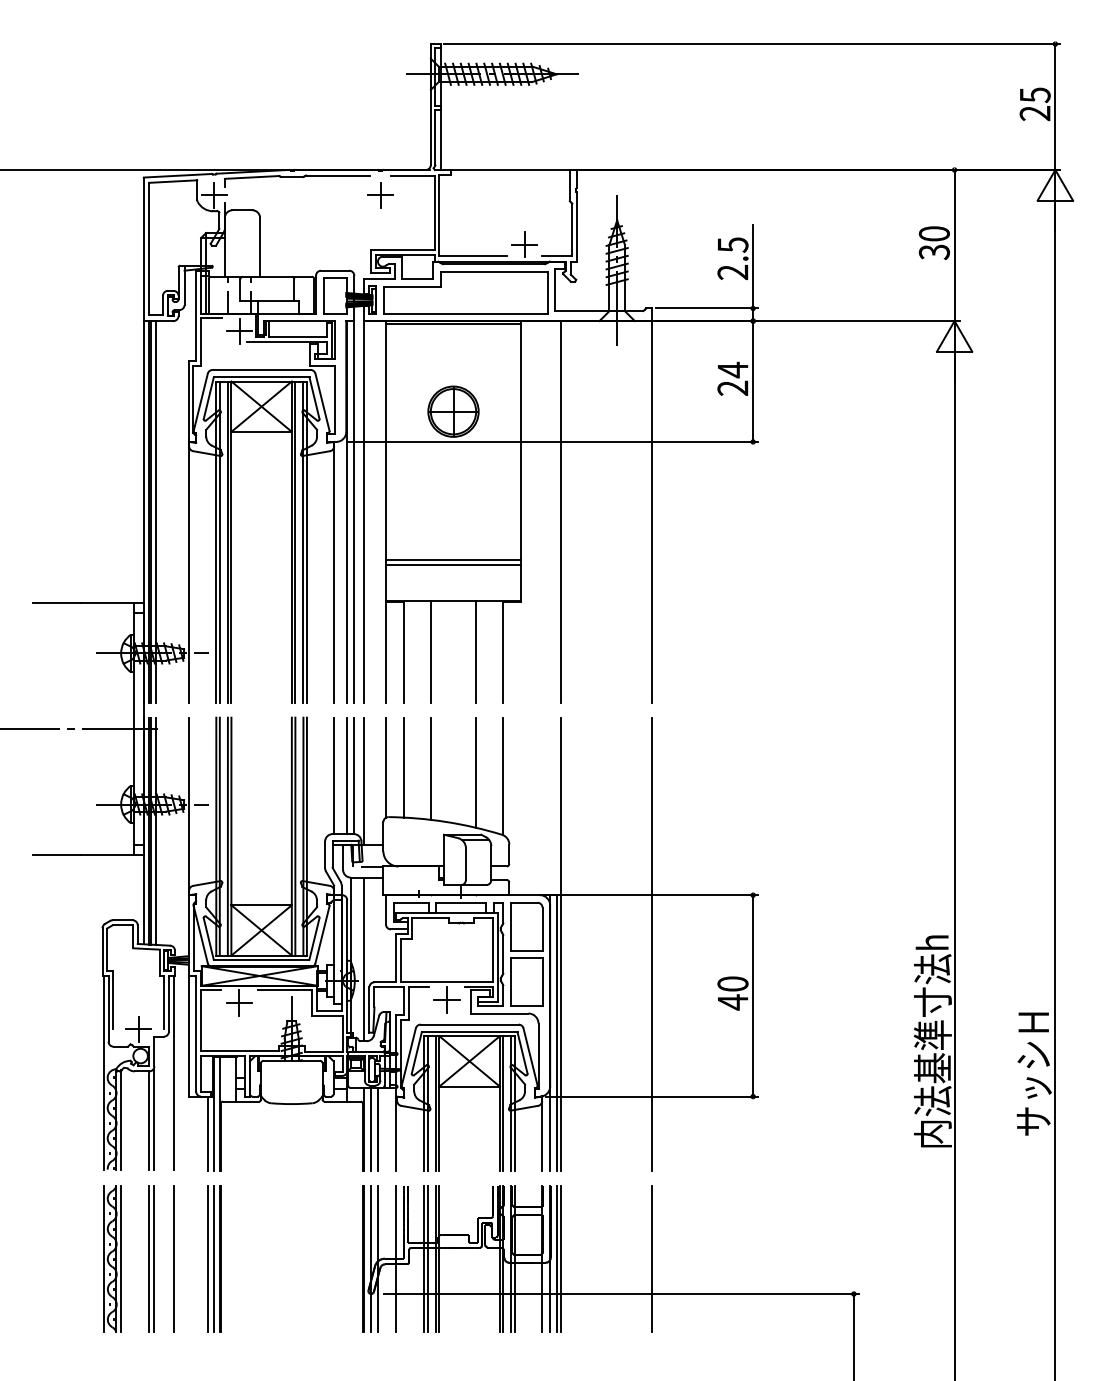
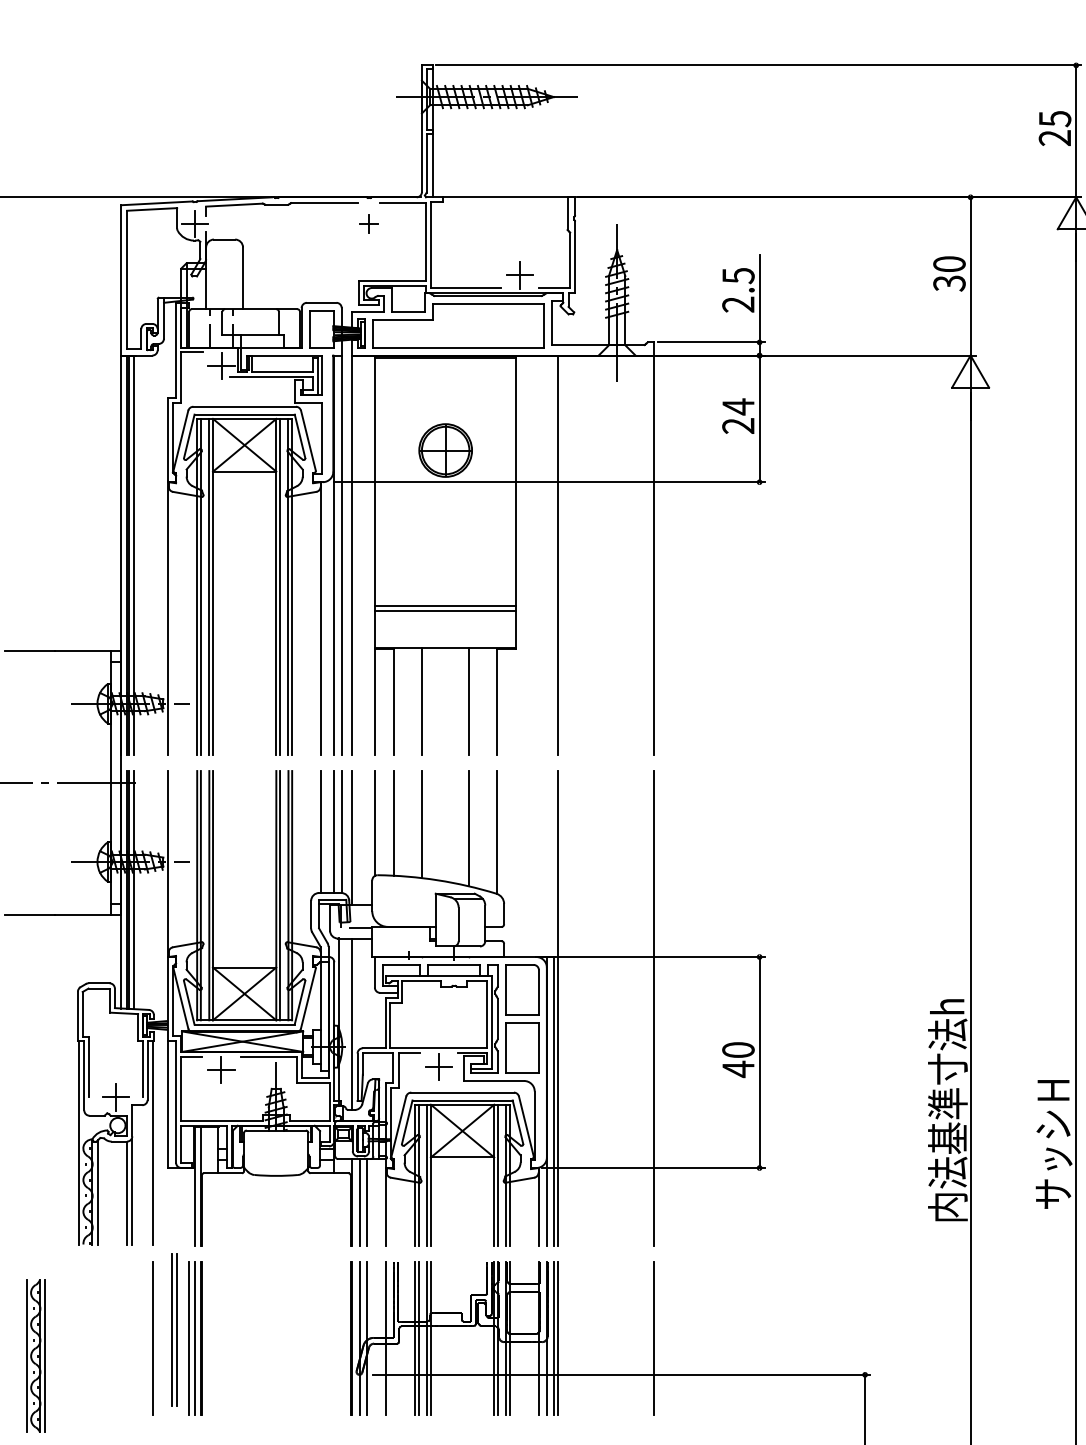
part: (380, 195) -> (369, 224), size x0.7
line: (208, 1133) -> (189, 1206), removed
part: (112, 1258) -> (36, 1355), moved
part: (151, 1258) -> (174, 1329), moved

